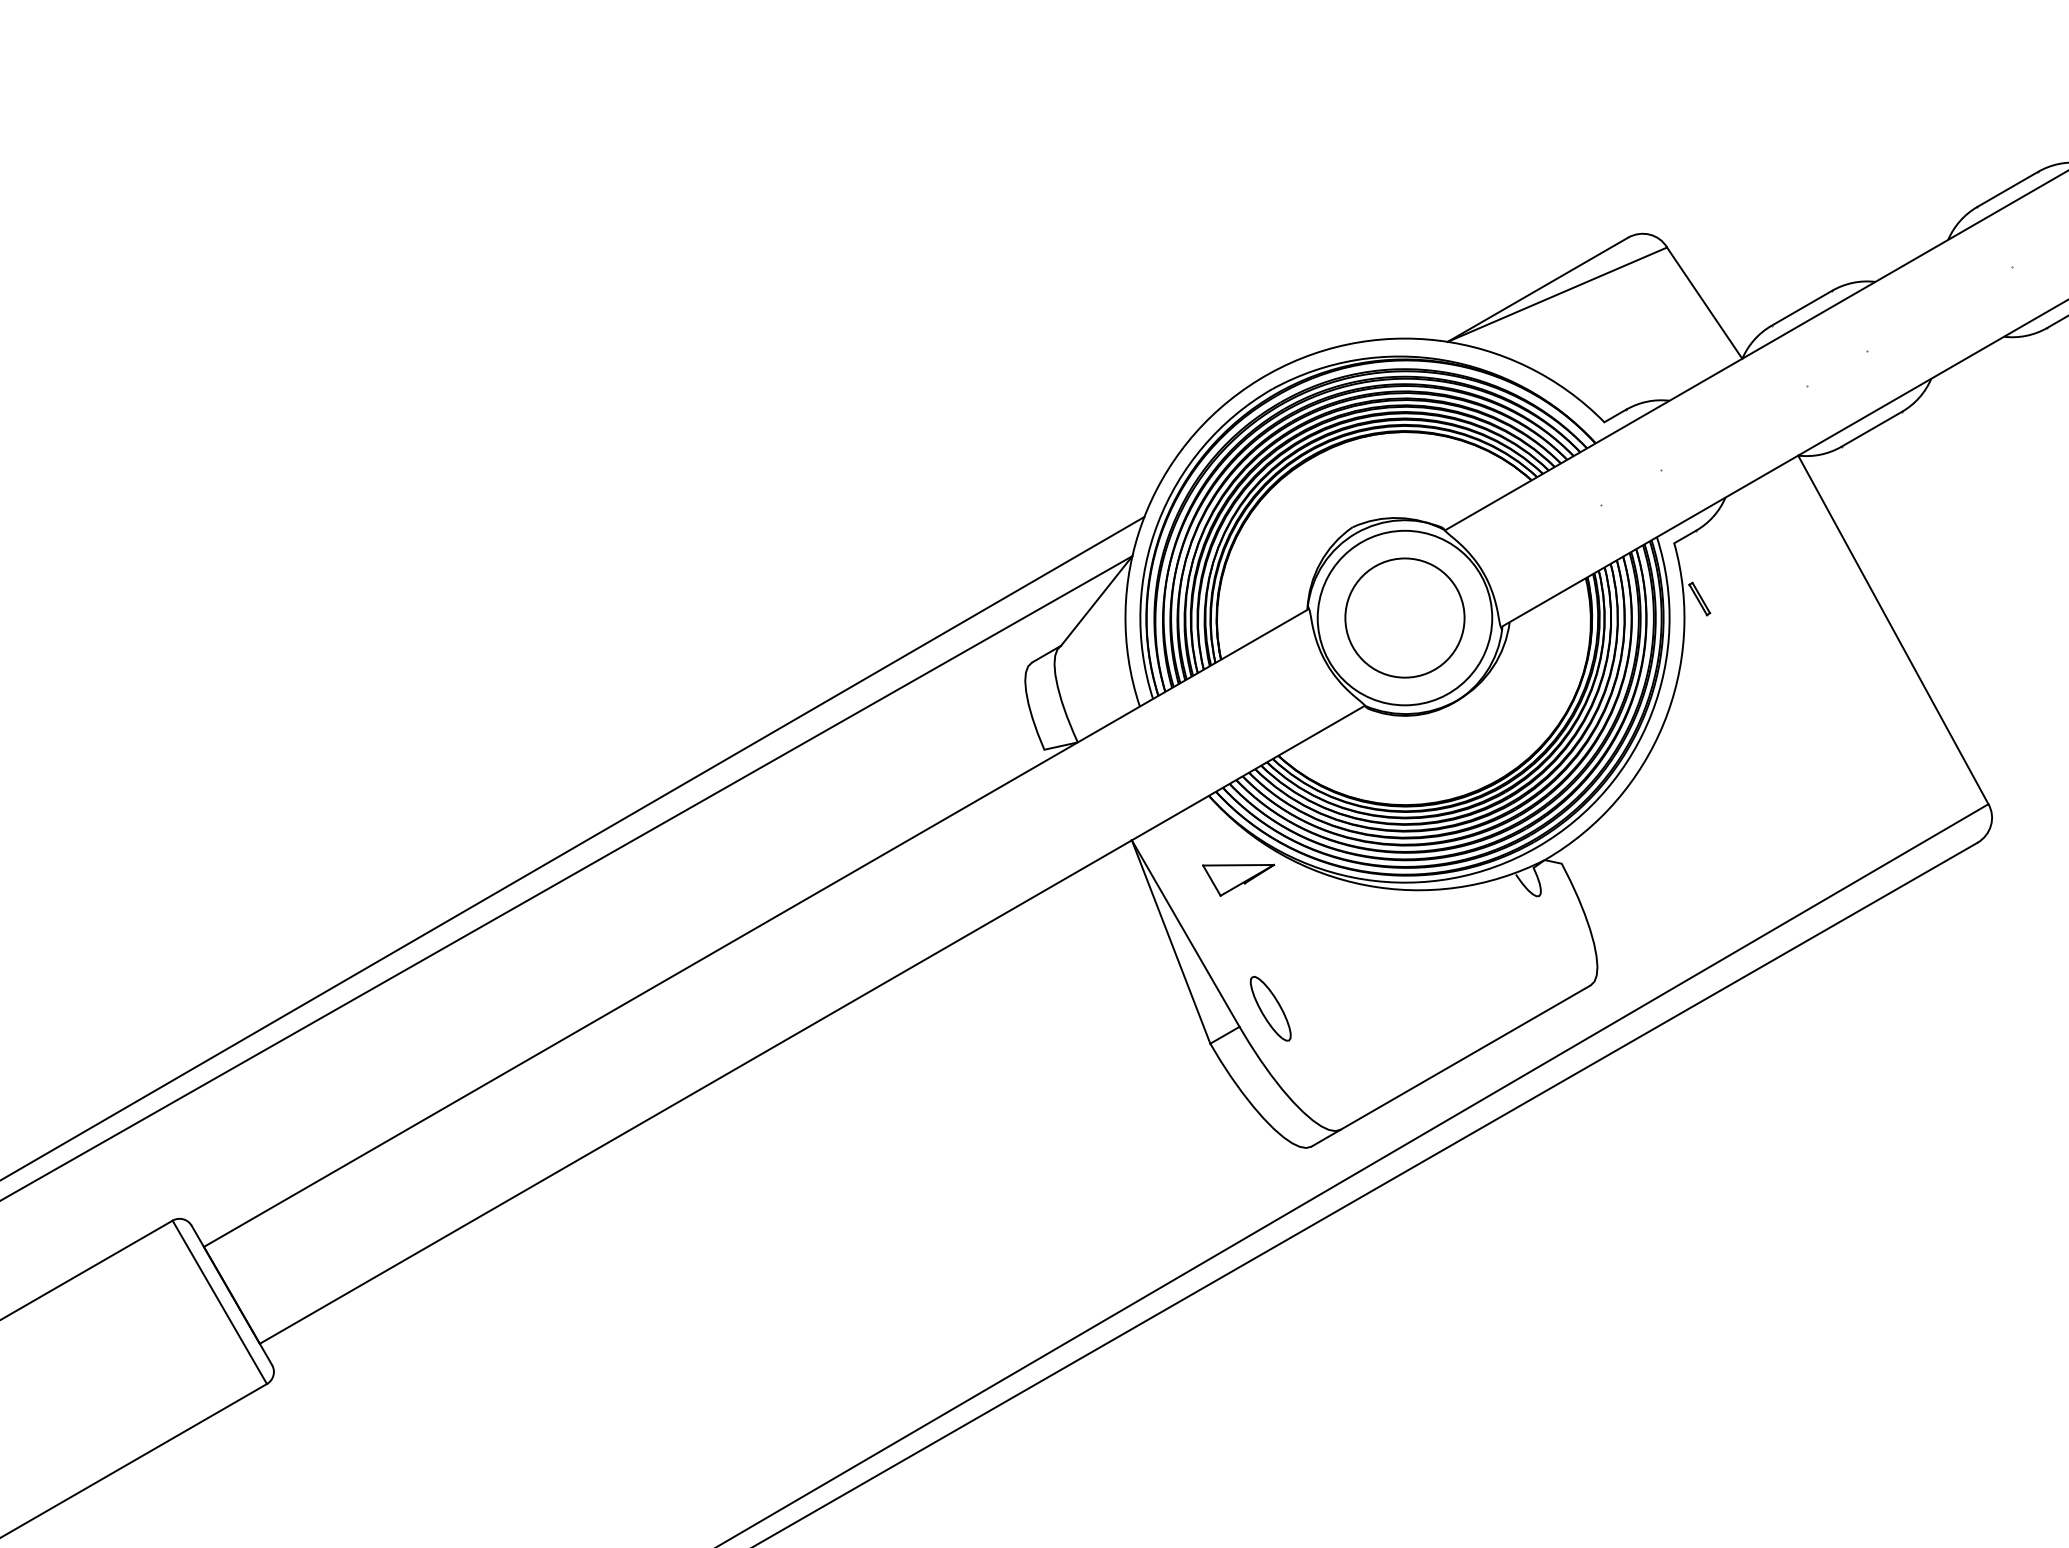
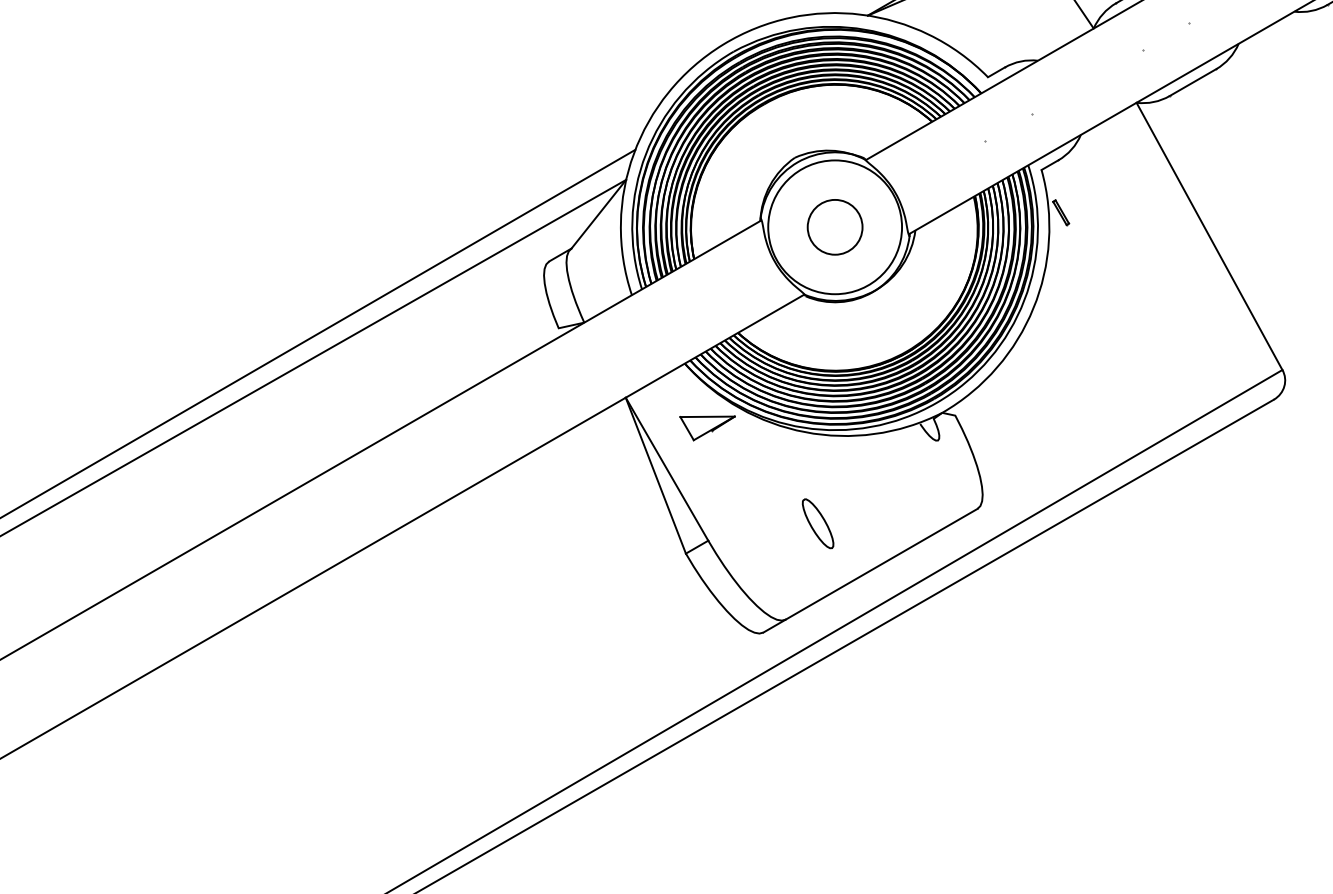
circle: (1404, 617) -> (834, 226), size x0.6
part: (1270, 1008) -> (817, 523), moved

